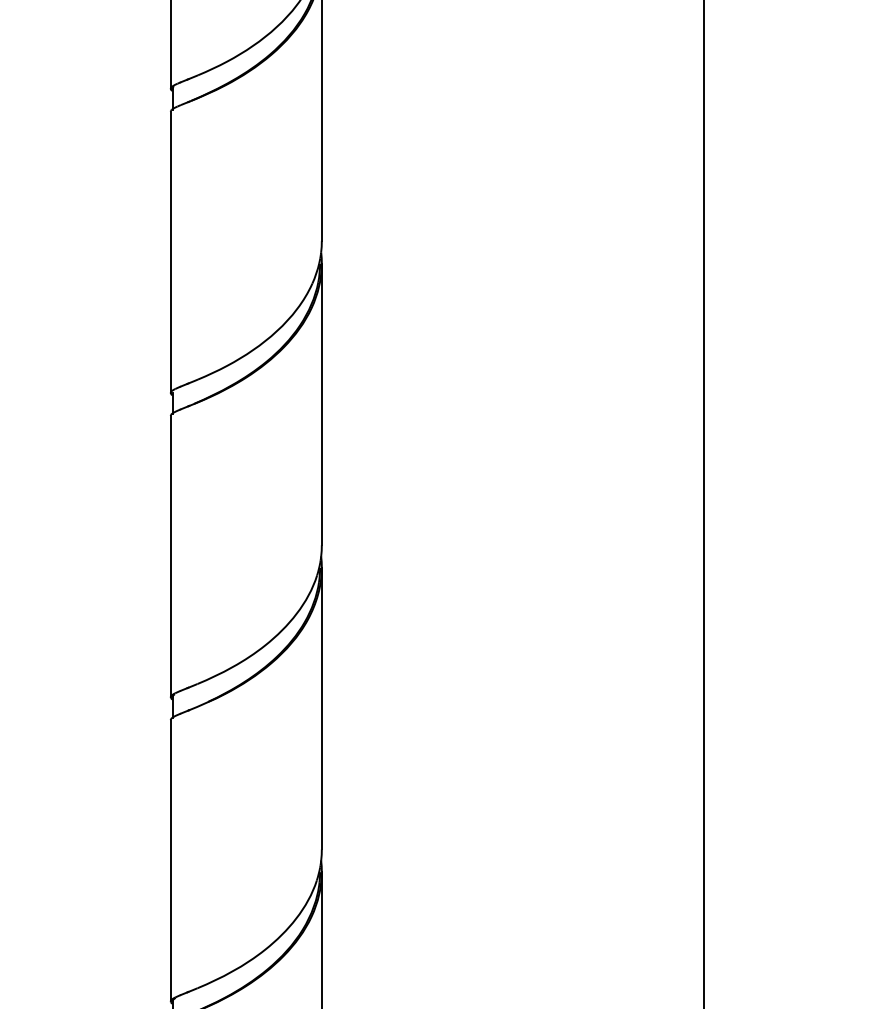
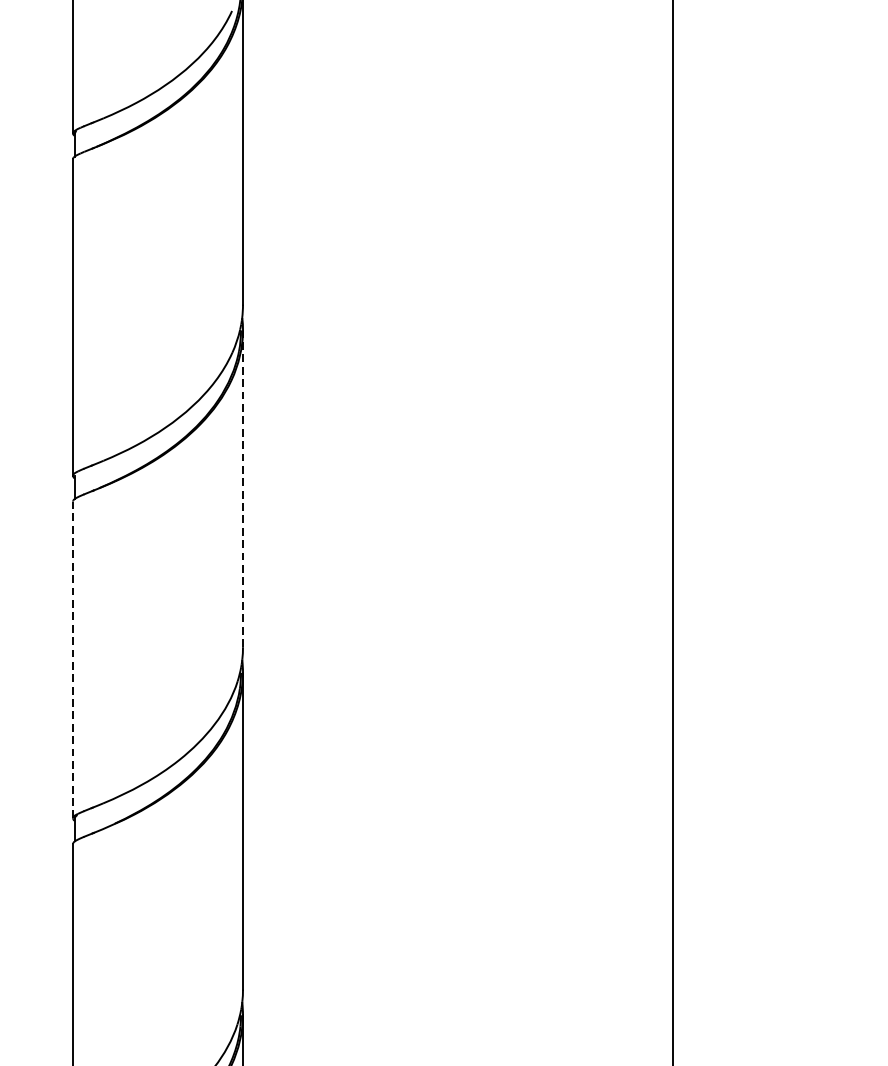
line: (321, 404) -> (242, 488), solid -> dashed
line: (170, 556) -> (72, 659), solid -> dashed

